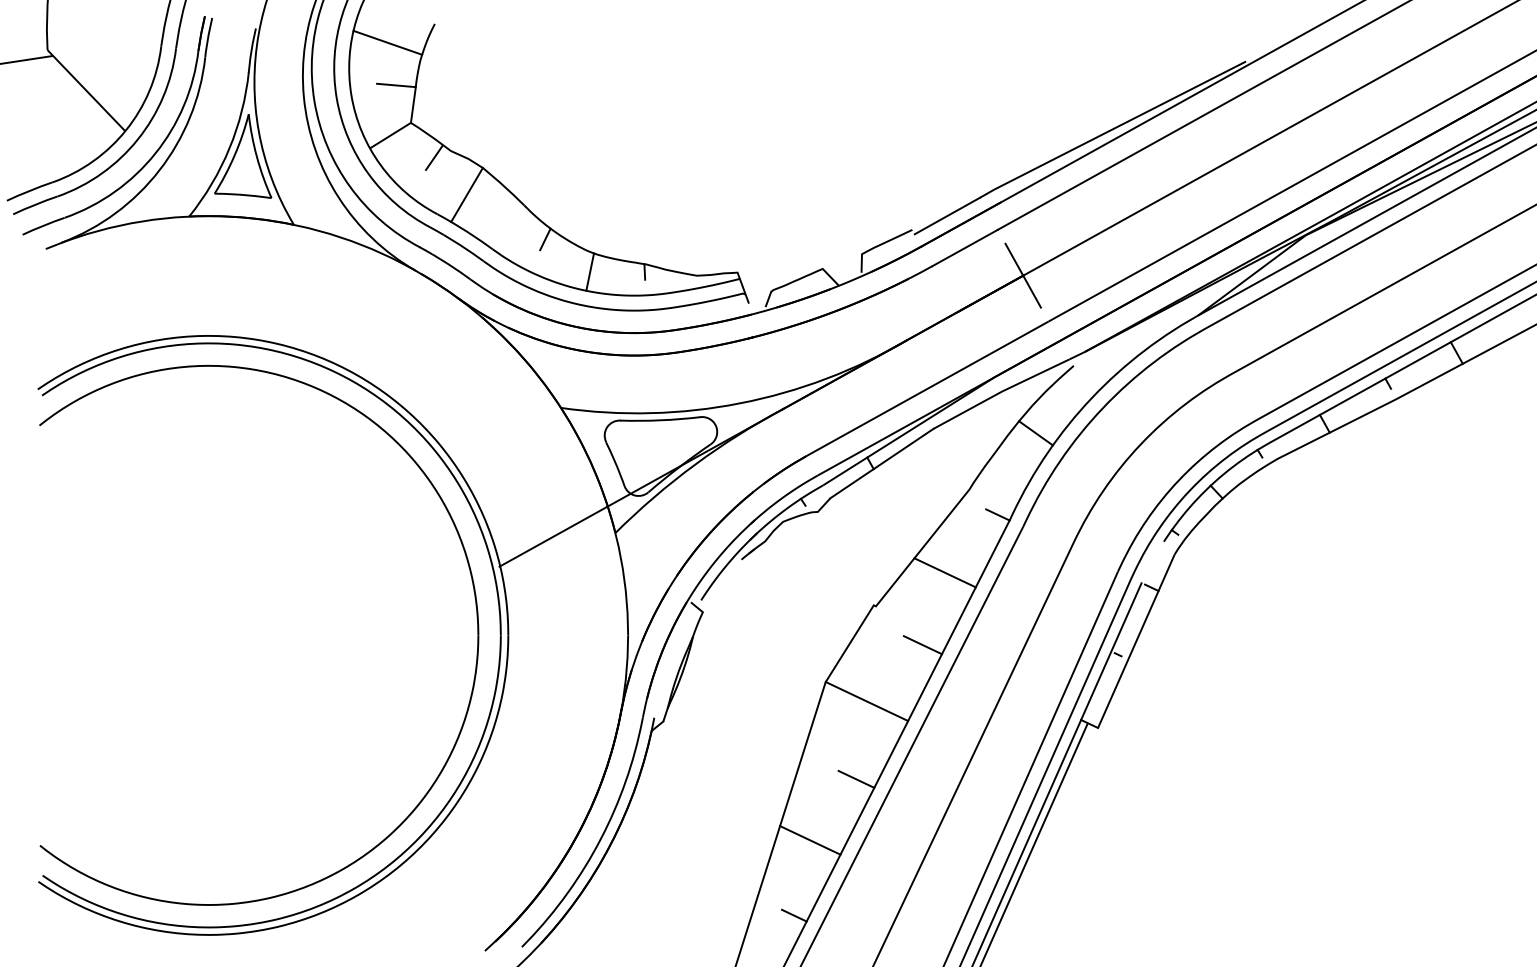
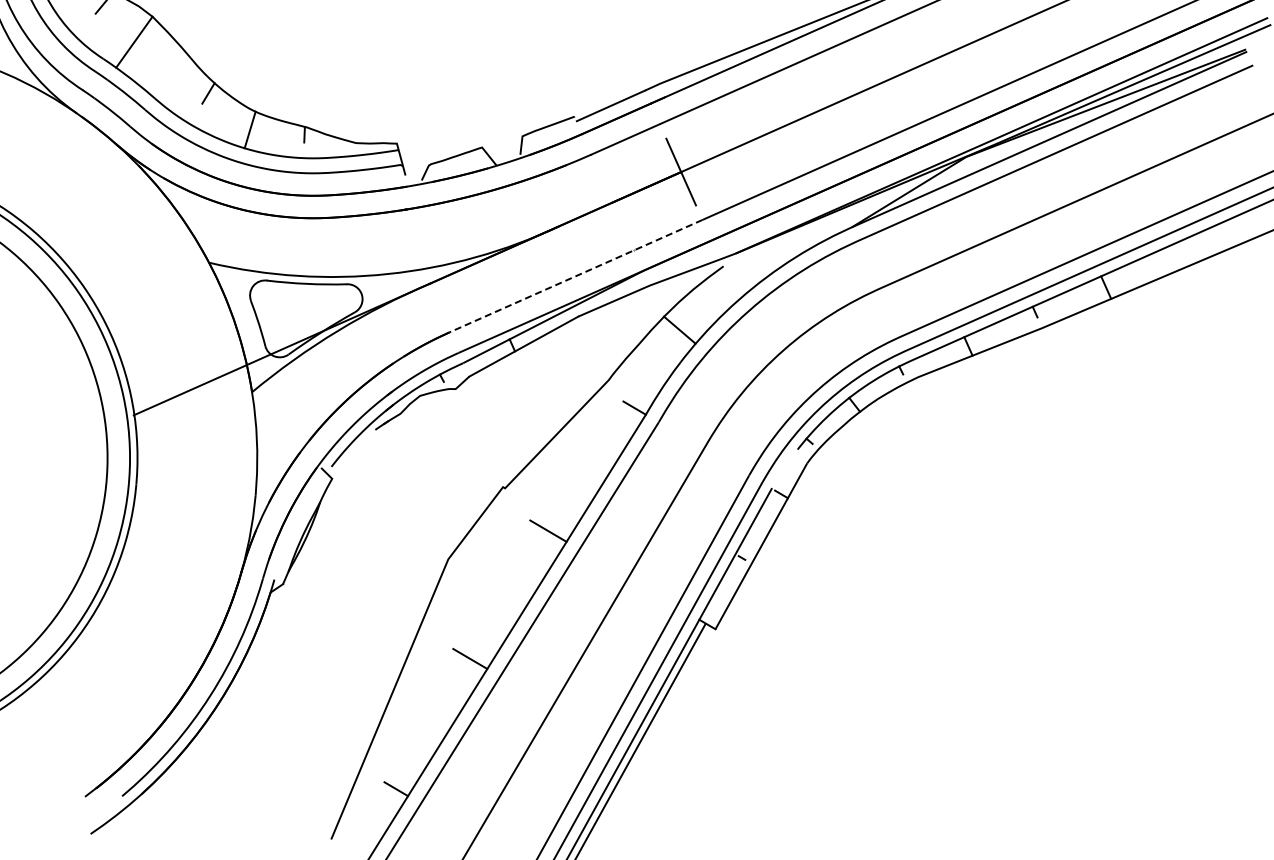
line: (928, 388) -> (576, 276), solid -> dashed
line: (944, 572) -> (576, 460), removed
line: (866, 701) -> (487, 582), removed
line: (810, 840) -> (419, 715), removed

